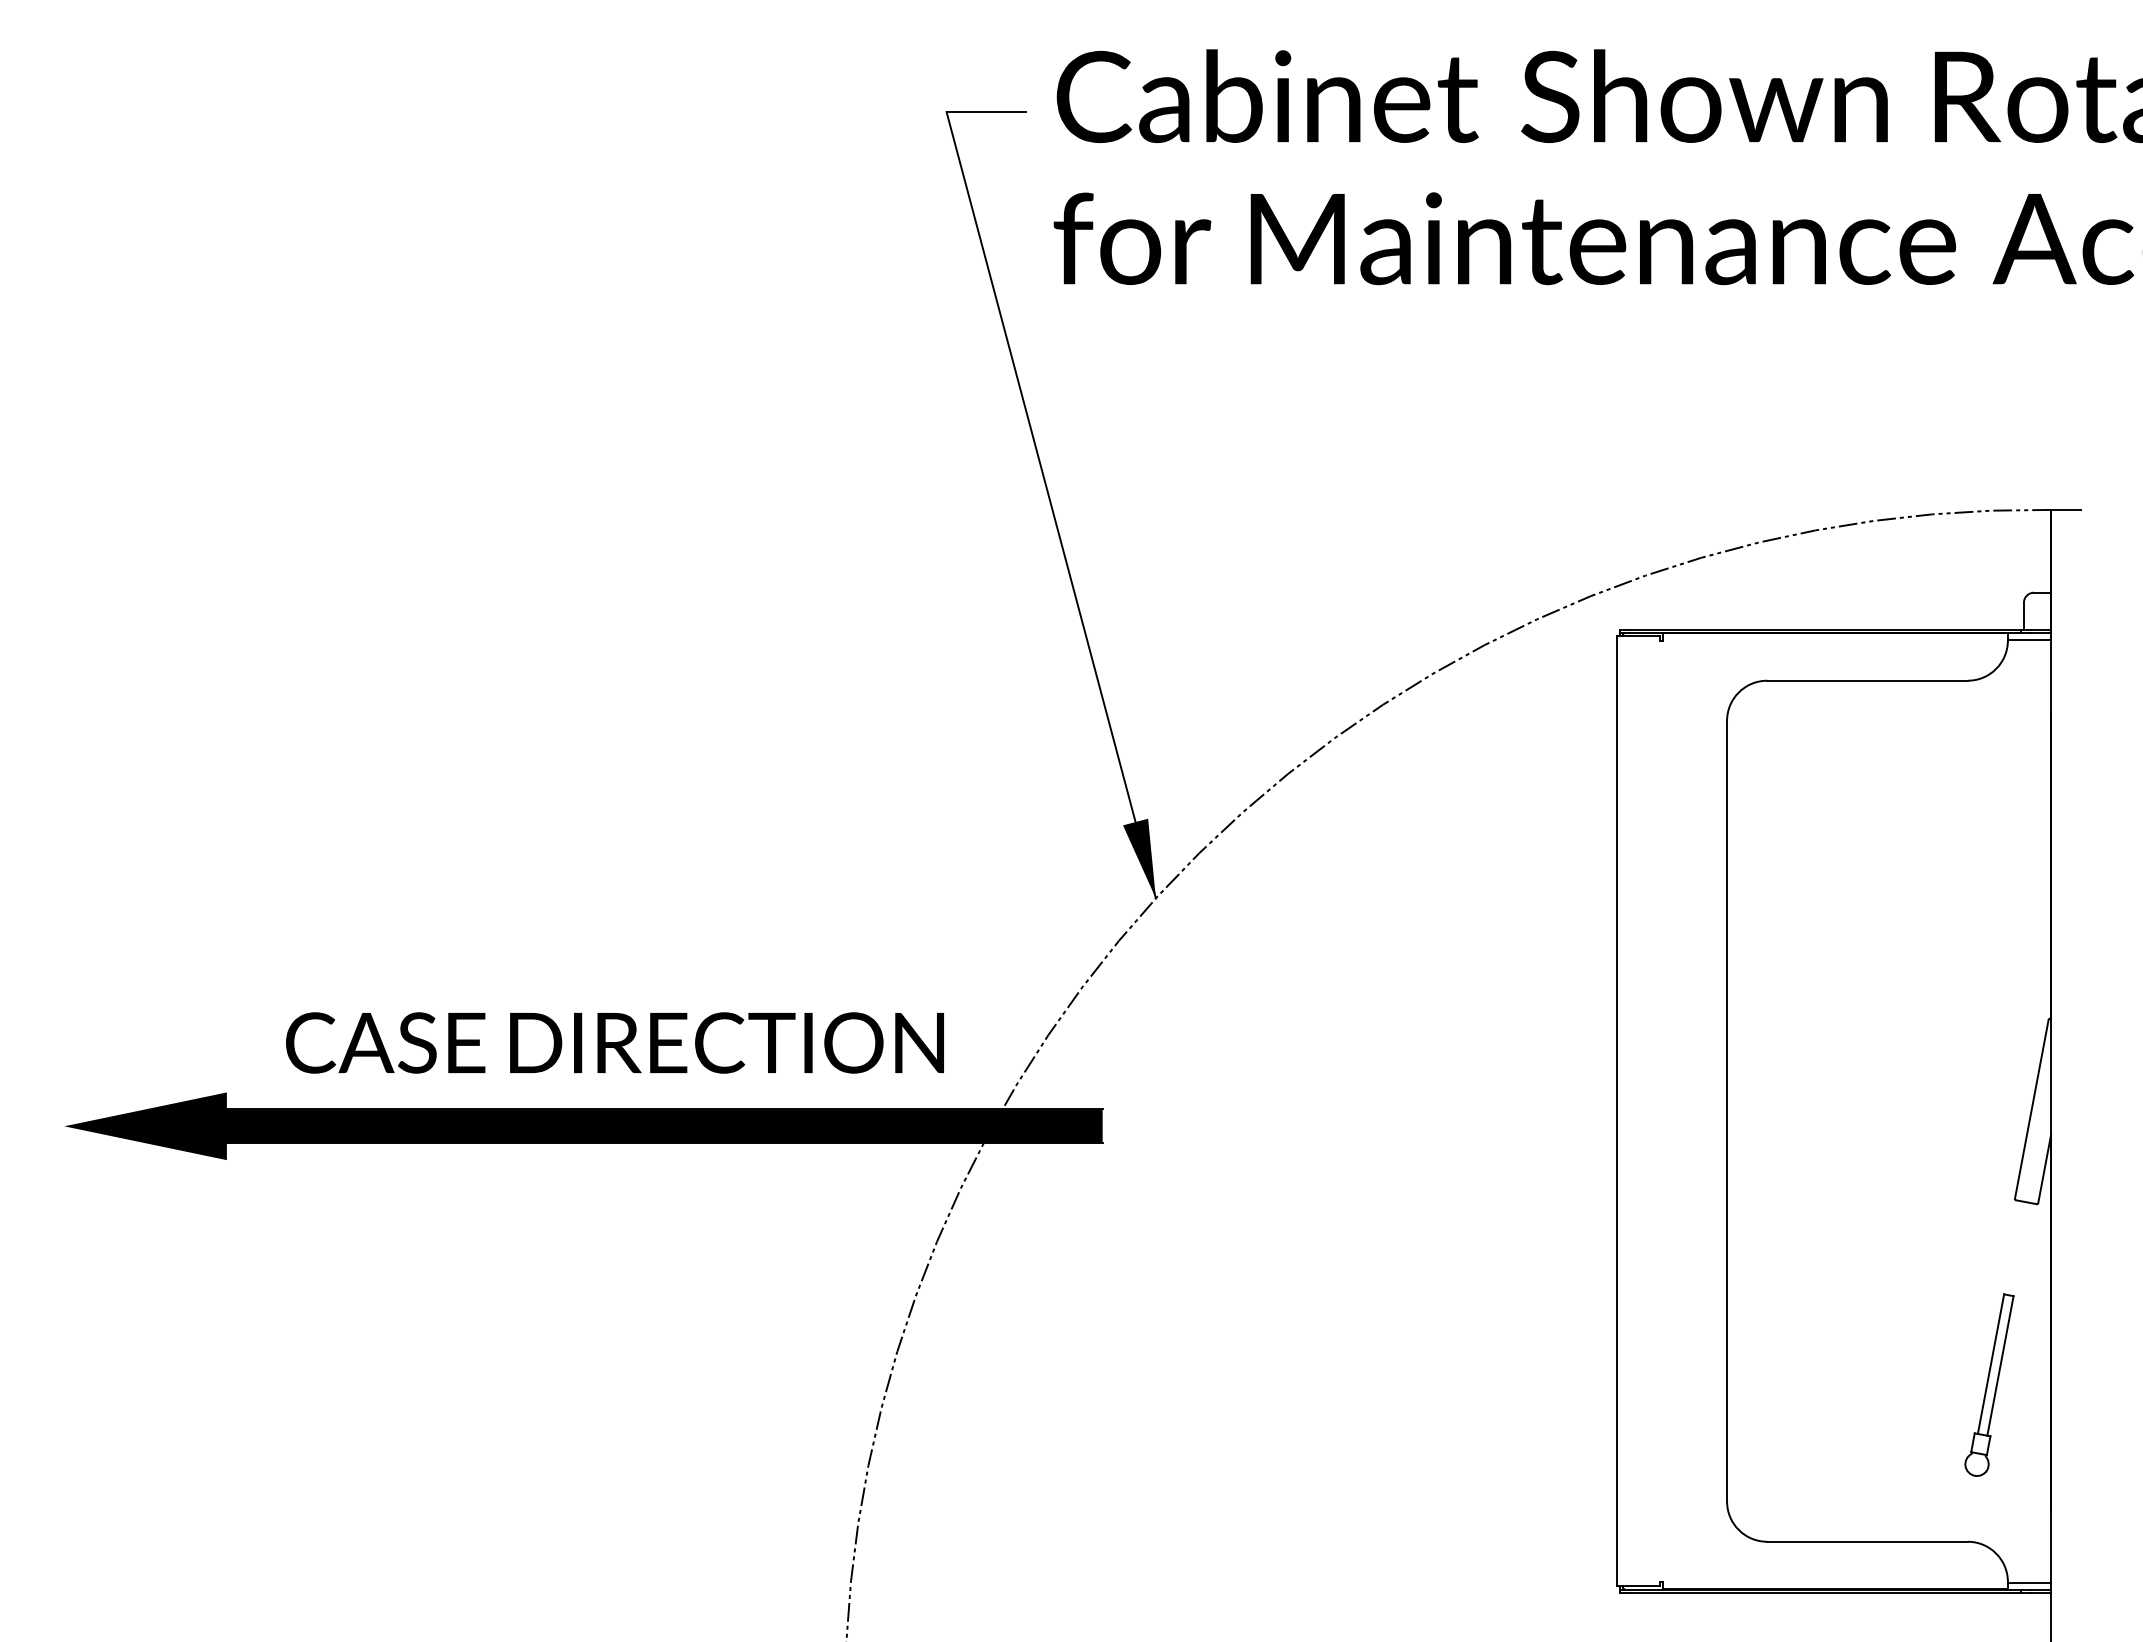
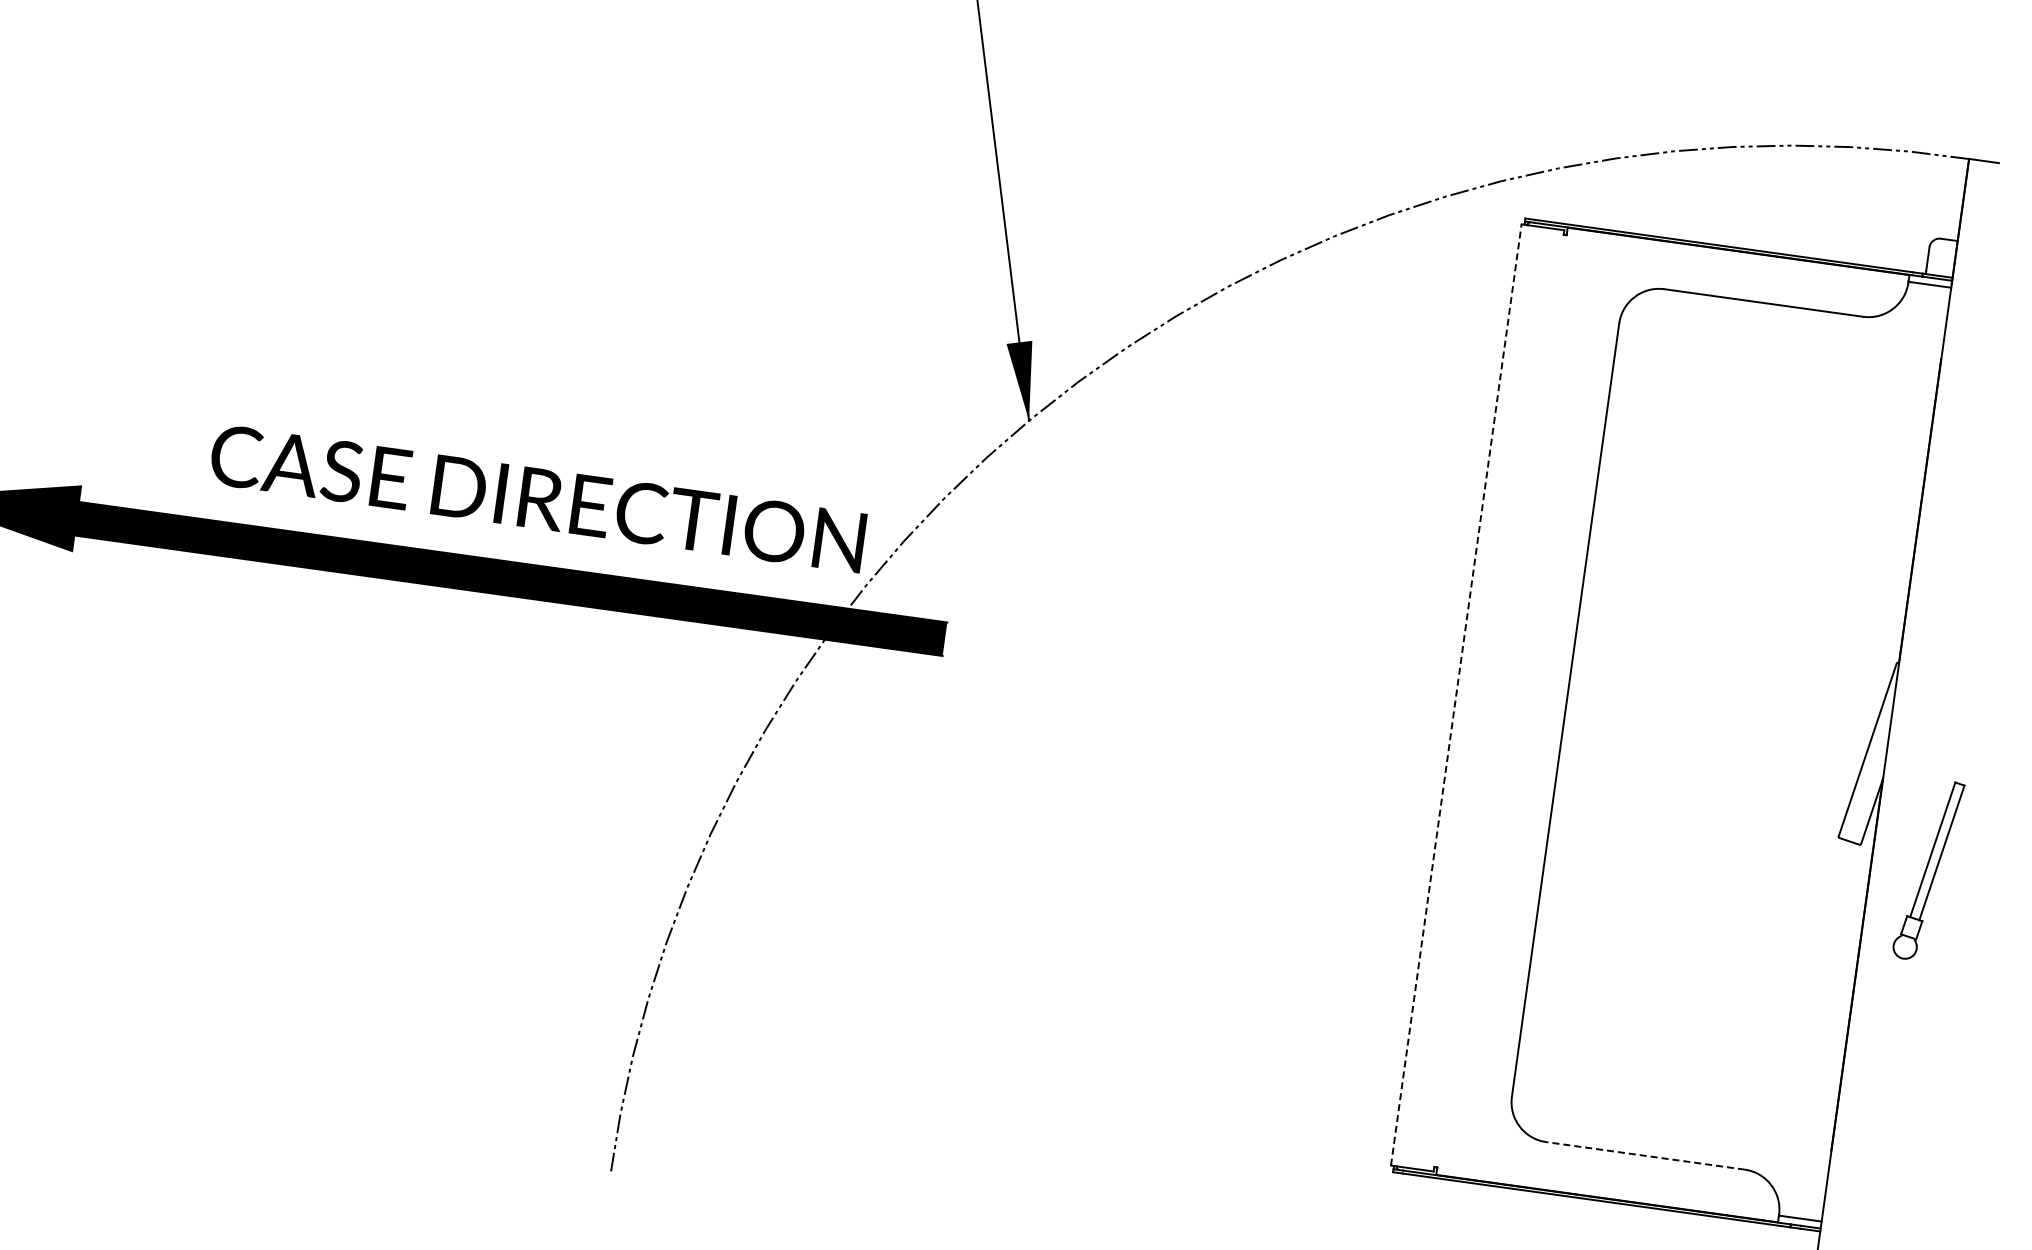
text: (614, 1042) -> (537, 498), moved
line: (1616, 1110) -> (1456, 694), solid -> dashed
part: (1989, 1384) -> (1928, 869), moved
line: (1866, 1541) -> (1644, 1155), solid -> dashed

